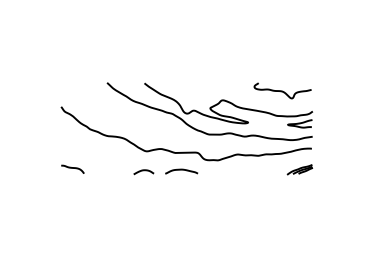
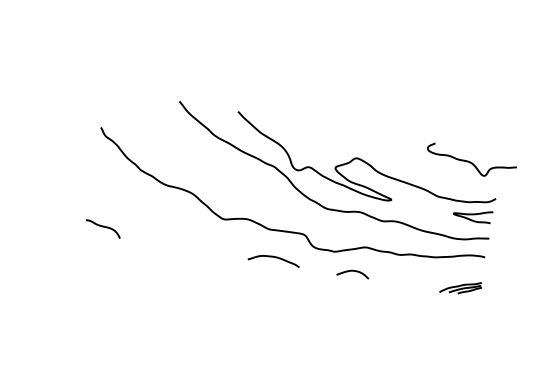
curve: (282, 90) -> (471, 160), moved
curve: (143, 171) -> (352, 272), moved

